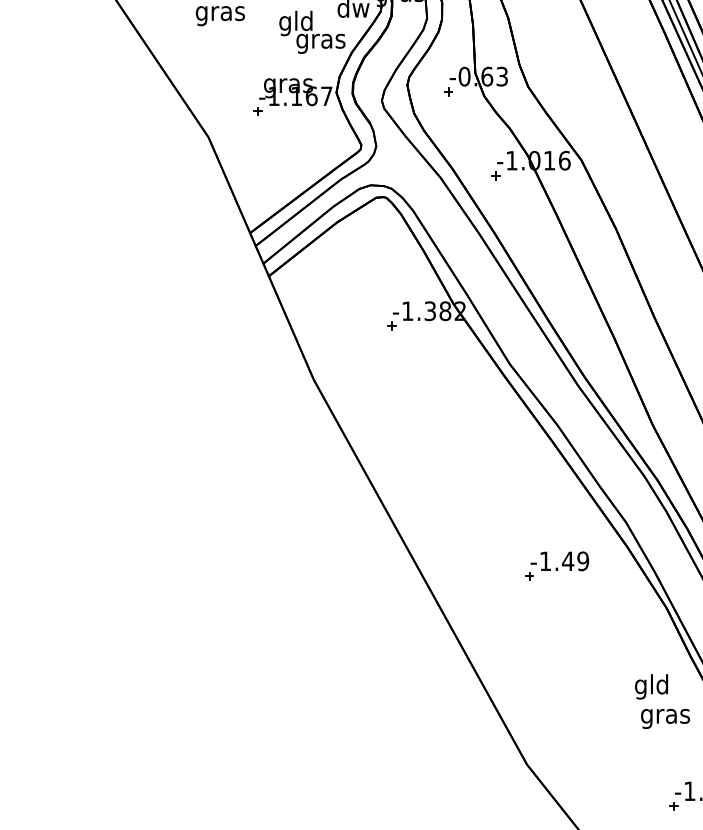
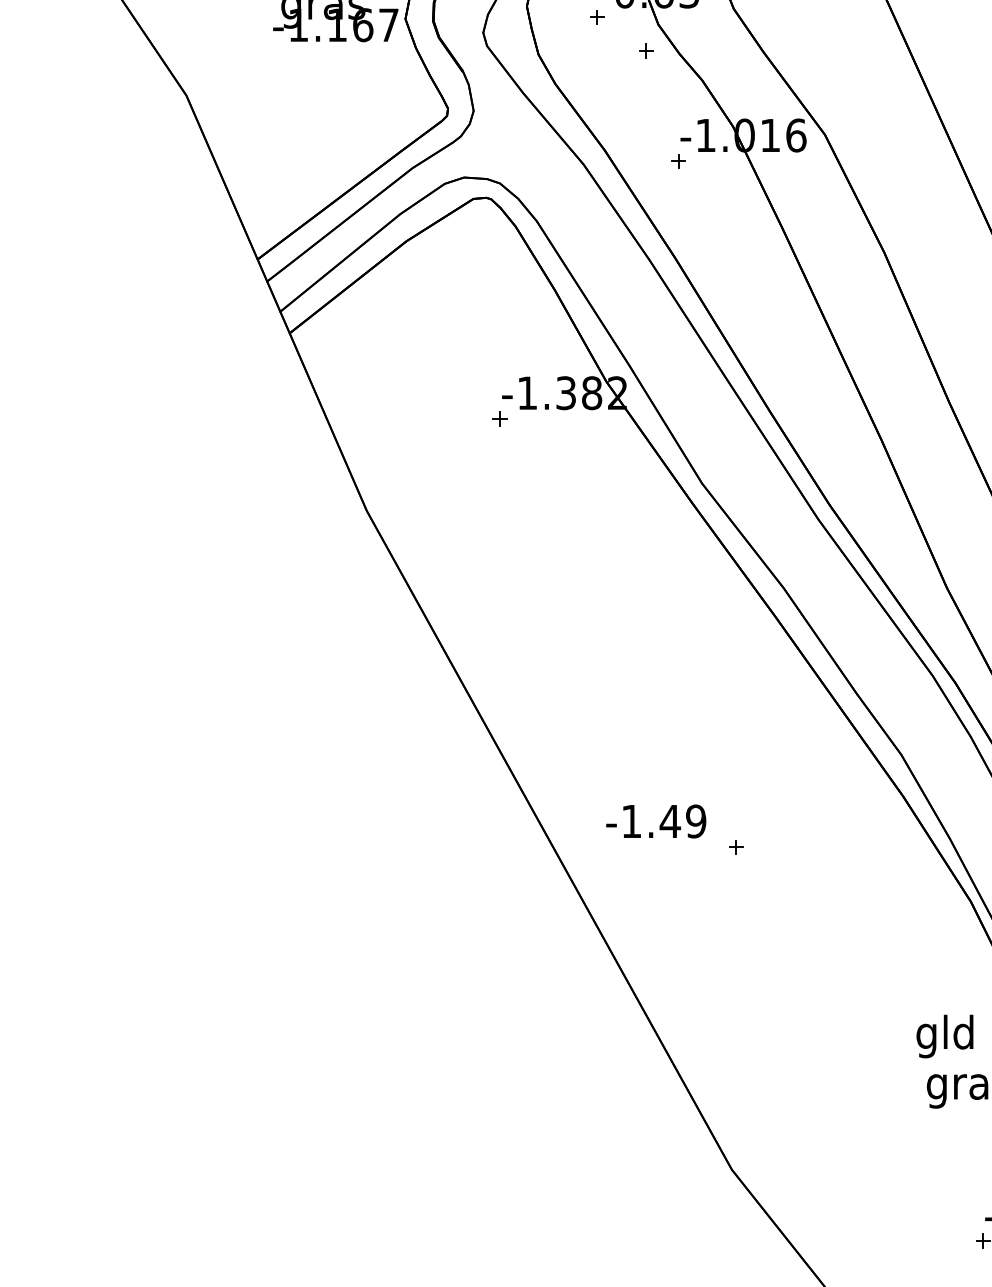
part: (257, 111) -> (645, 51), moved
text: (559, 561) -> (655, 821), moved

